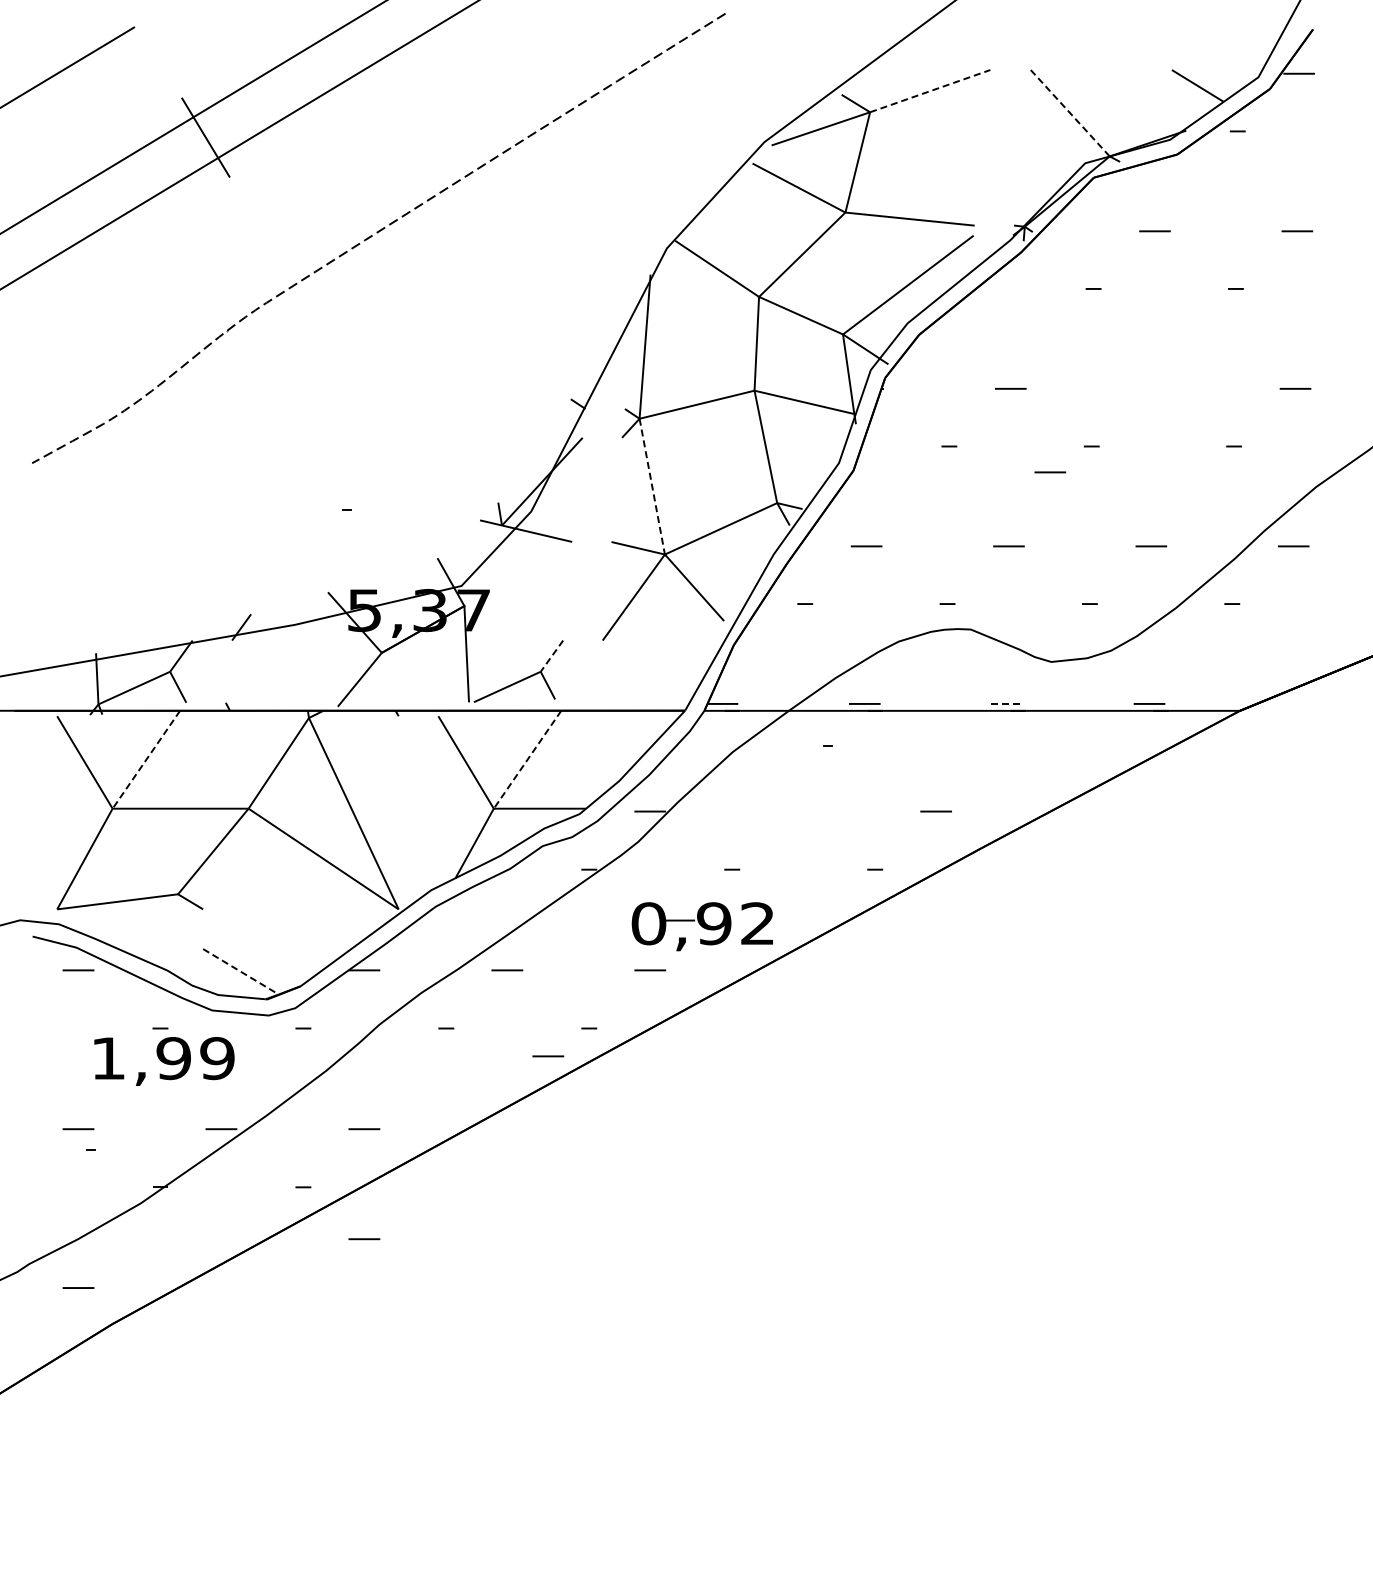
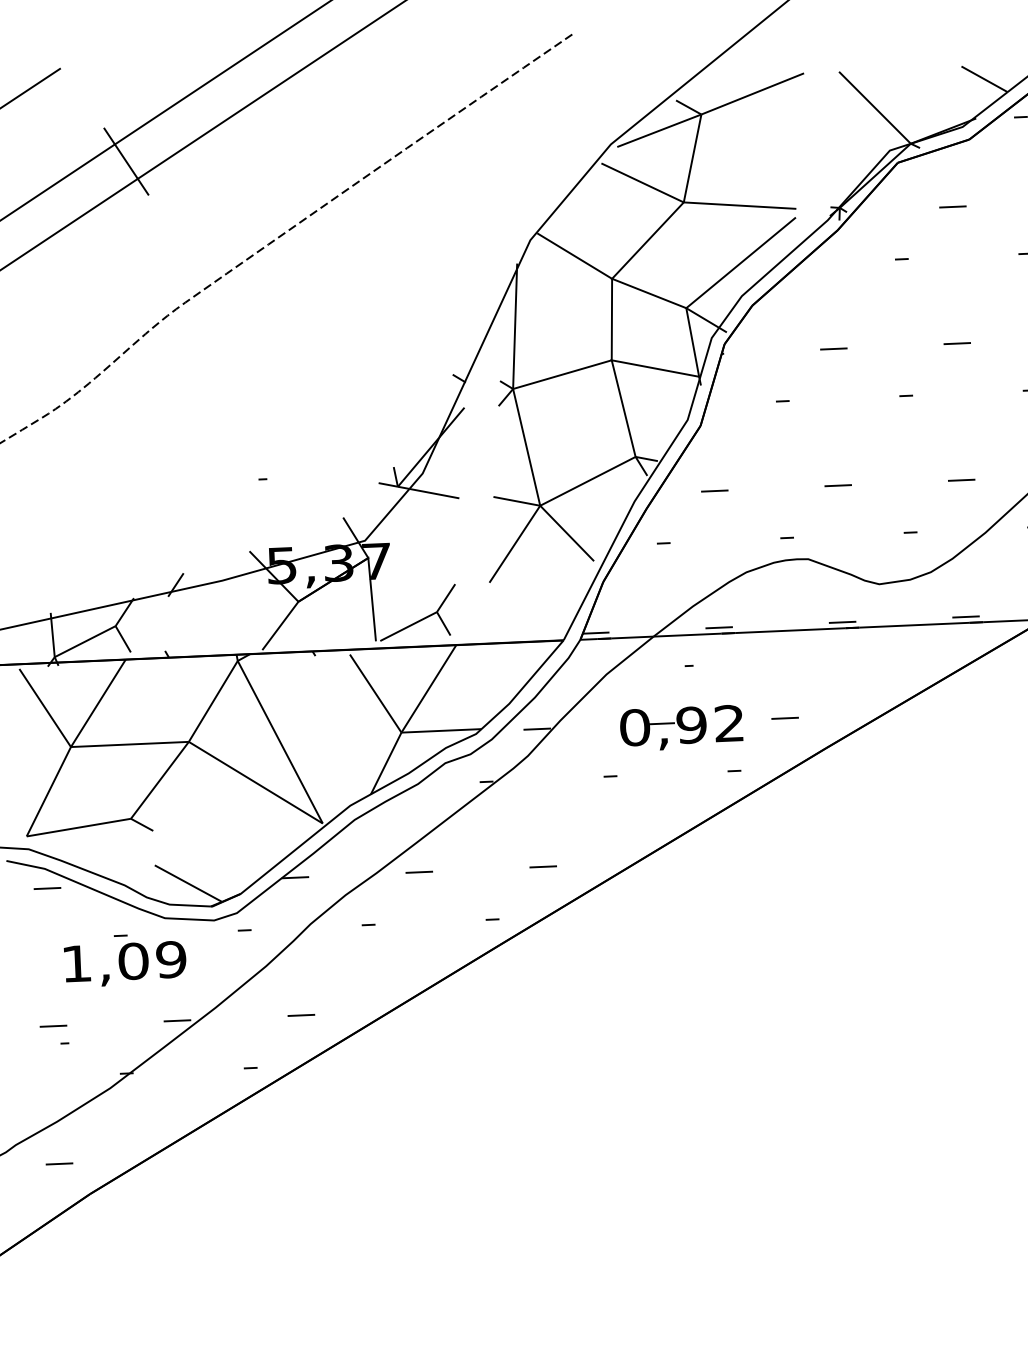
line: (930, 91) -> (752, 94), dashed -> solid
line: (1070, 113) -> (875, 107), dashed -> solid
line: (1152, 388) -> (956, 343), added
line: (1050, 472) -> (871, 420), removed
line: (652, 488) -> (526, 448), dashed -> solid
line: (551, 656) -> (445, 598), dashed -> solid
line: (1007, 703) -> (842, 621), dashed -> solid
line: (146, 760) -> (98, 703), dashed -> solid
line: (527, 760) -> (428, 689), dashed -> solid
part: (701, 926) -> (680, 728), moved
line: (241, 972) -> (188, 884), dashed -> solid
line: (548, 1056) -> (458, 945), removed
text: (173, 1058) -> (133, 961), 1,99 -> 1,09
line: (364, 1239) -> (305, 1111), removed

